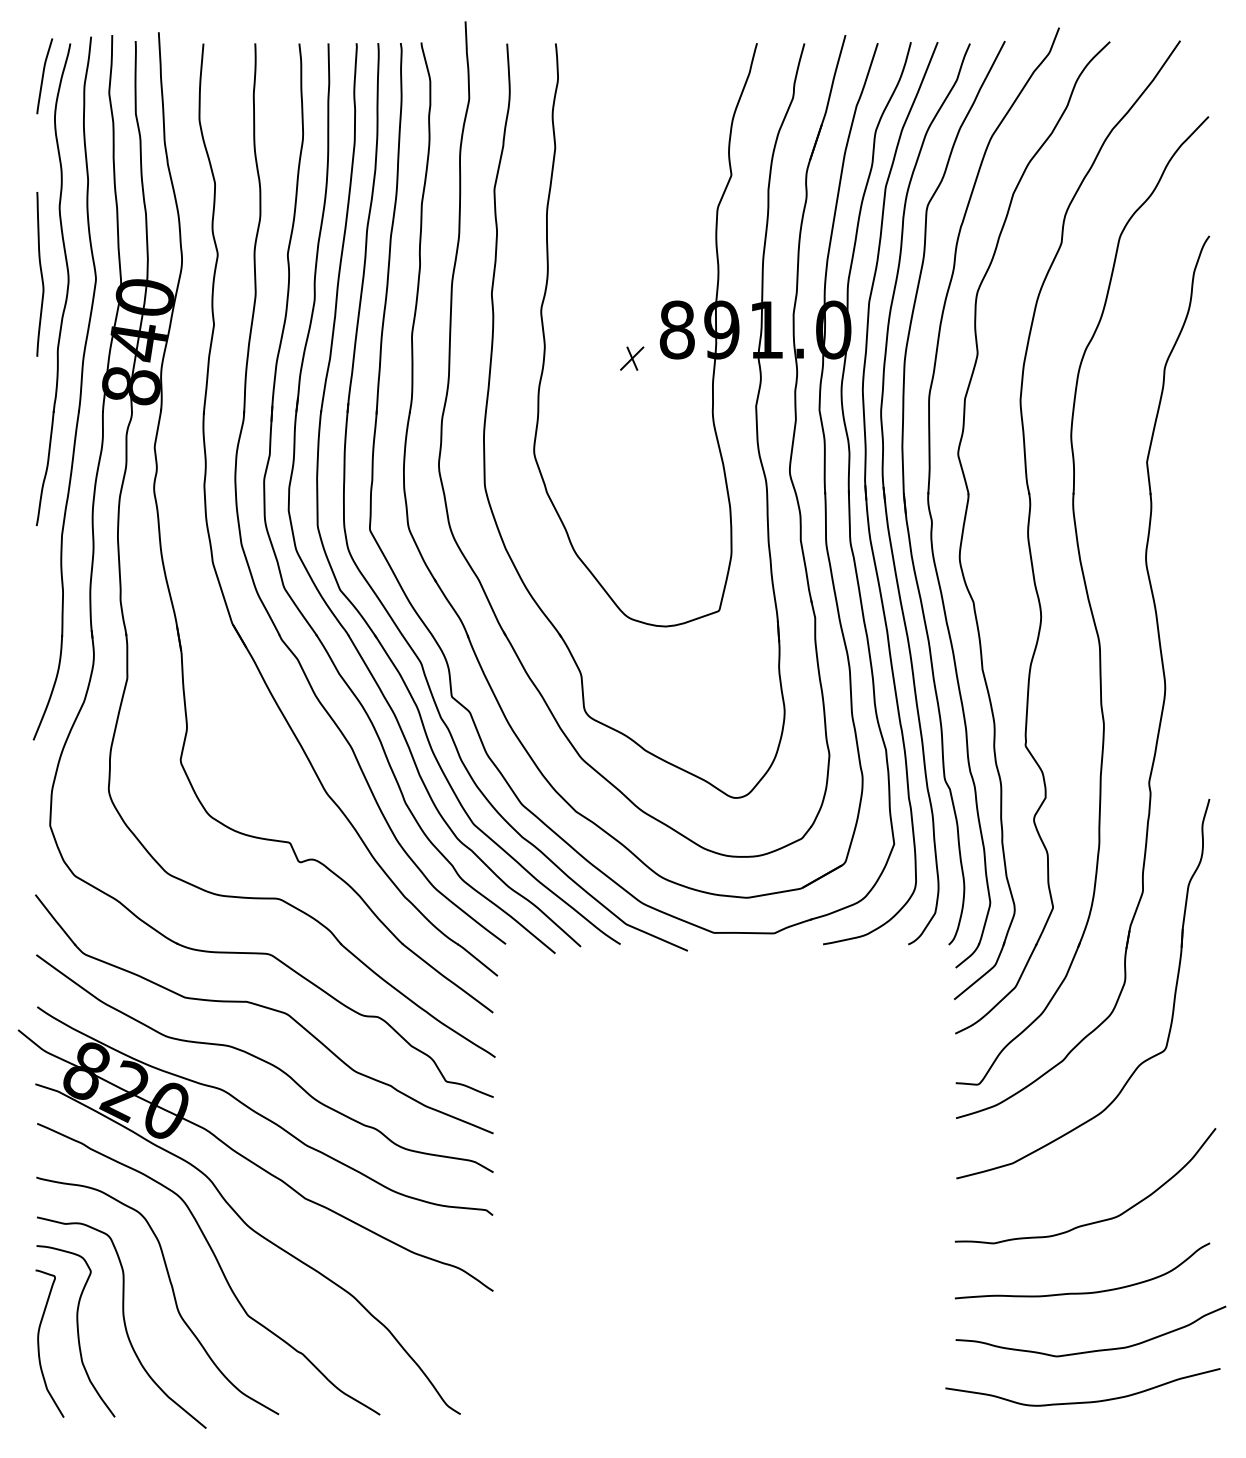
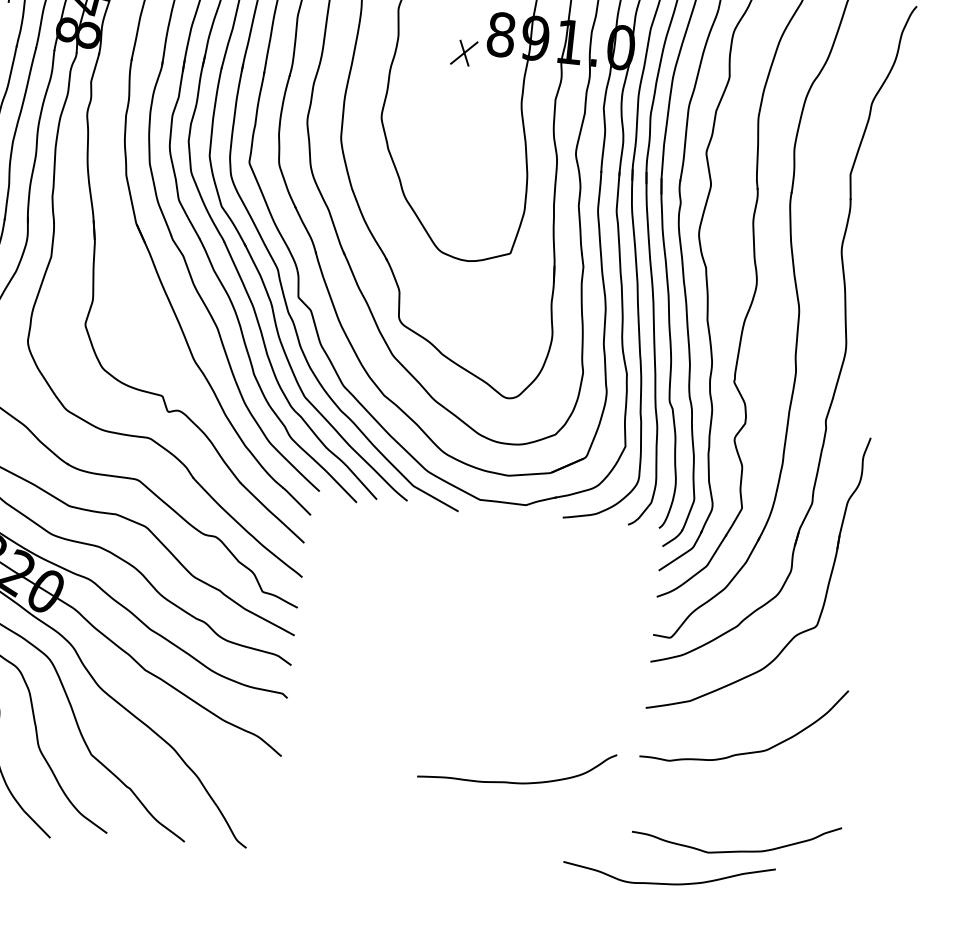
part: (632, 358) -> (464, 52), size x1.4
curve: (1082, 1292) -> (515, 782), moved
curve: (1082, 1401) -> (667, 883), moved

